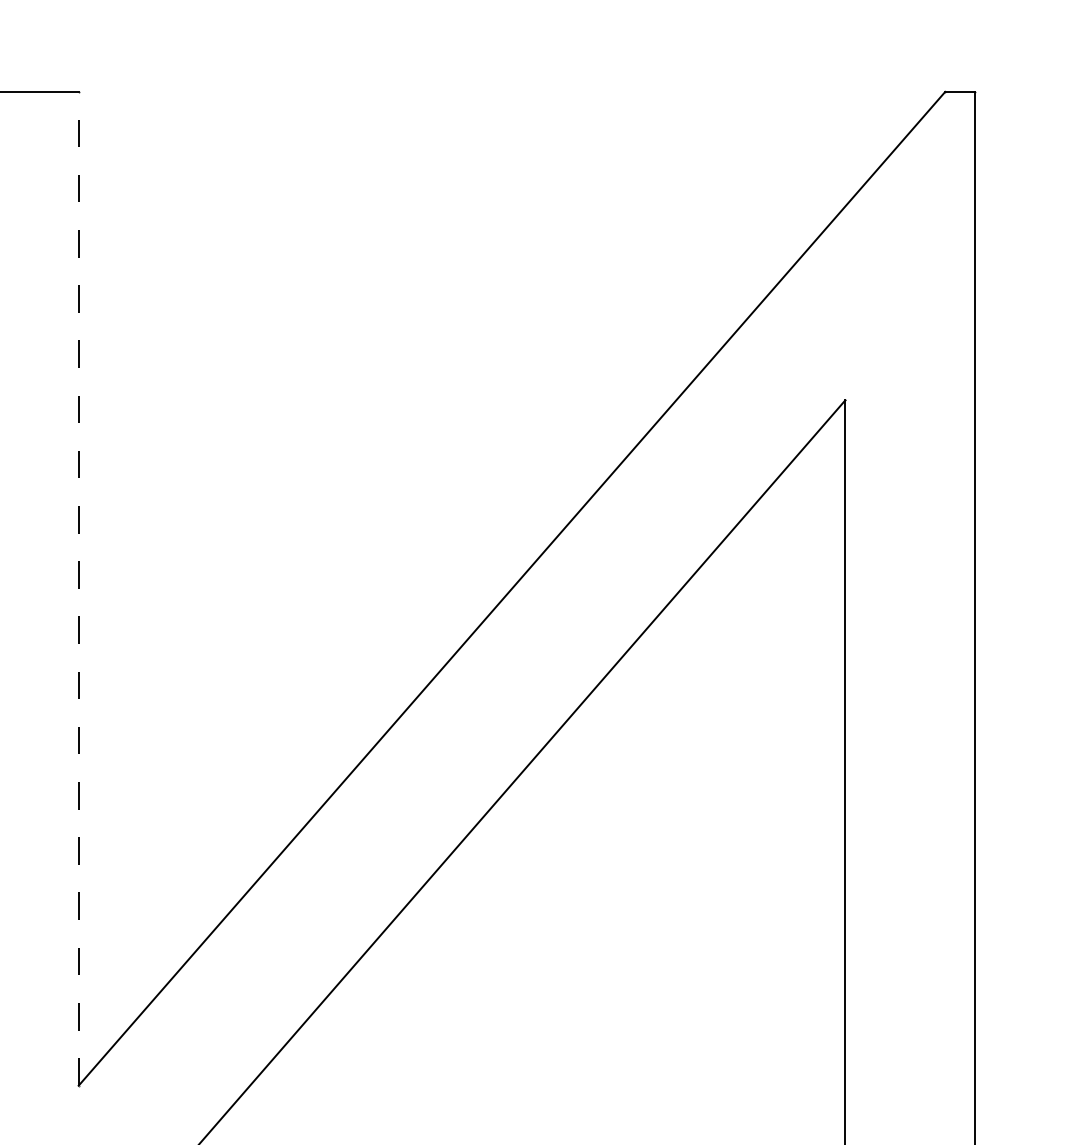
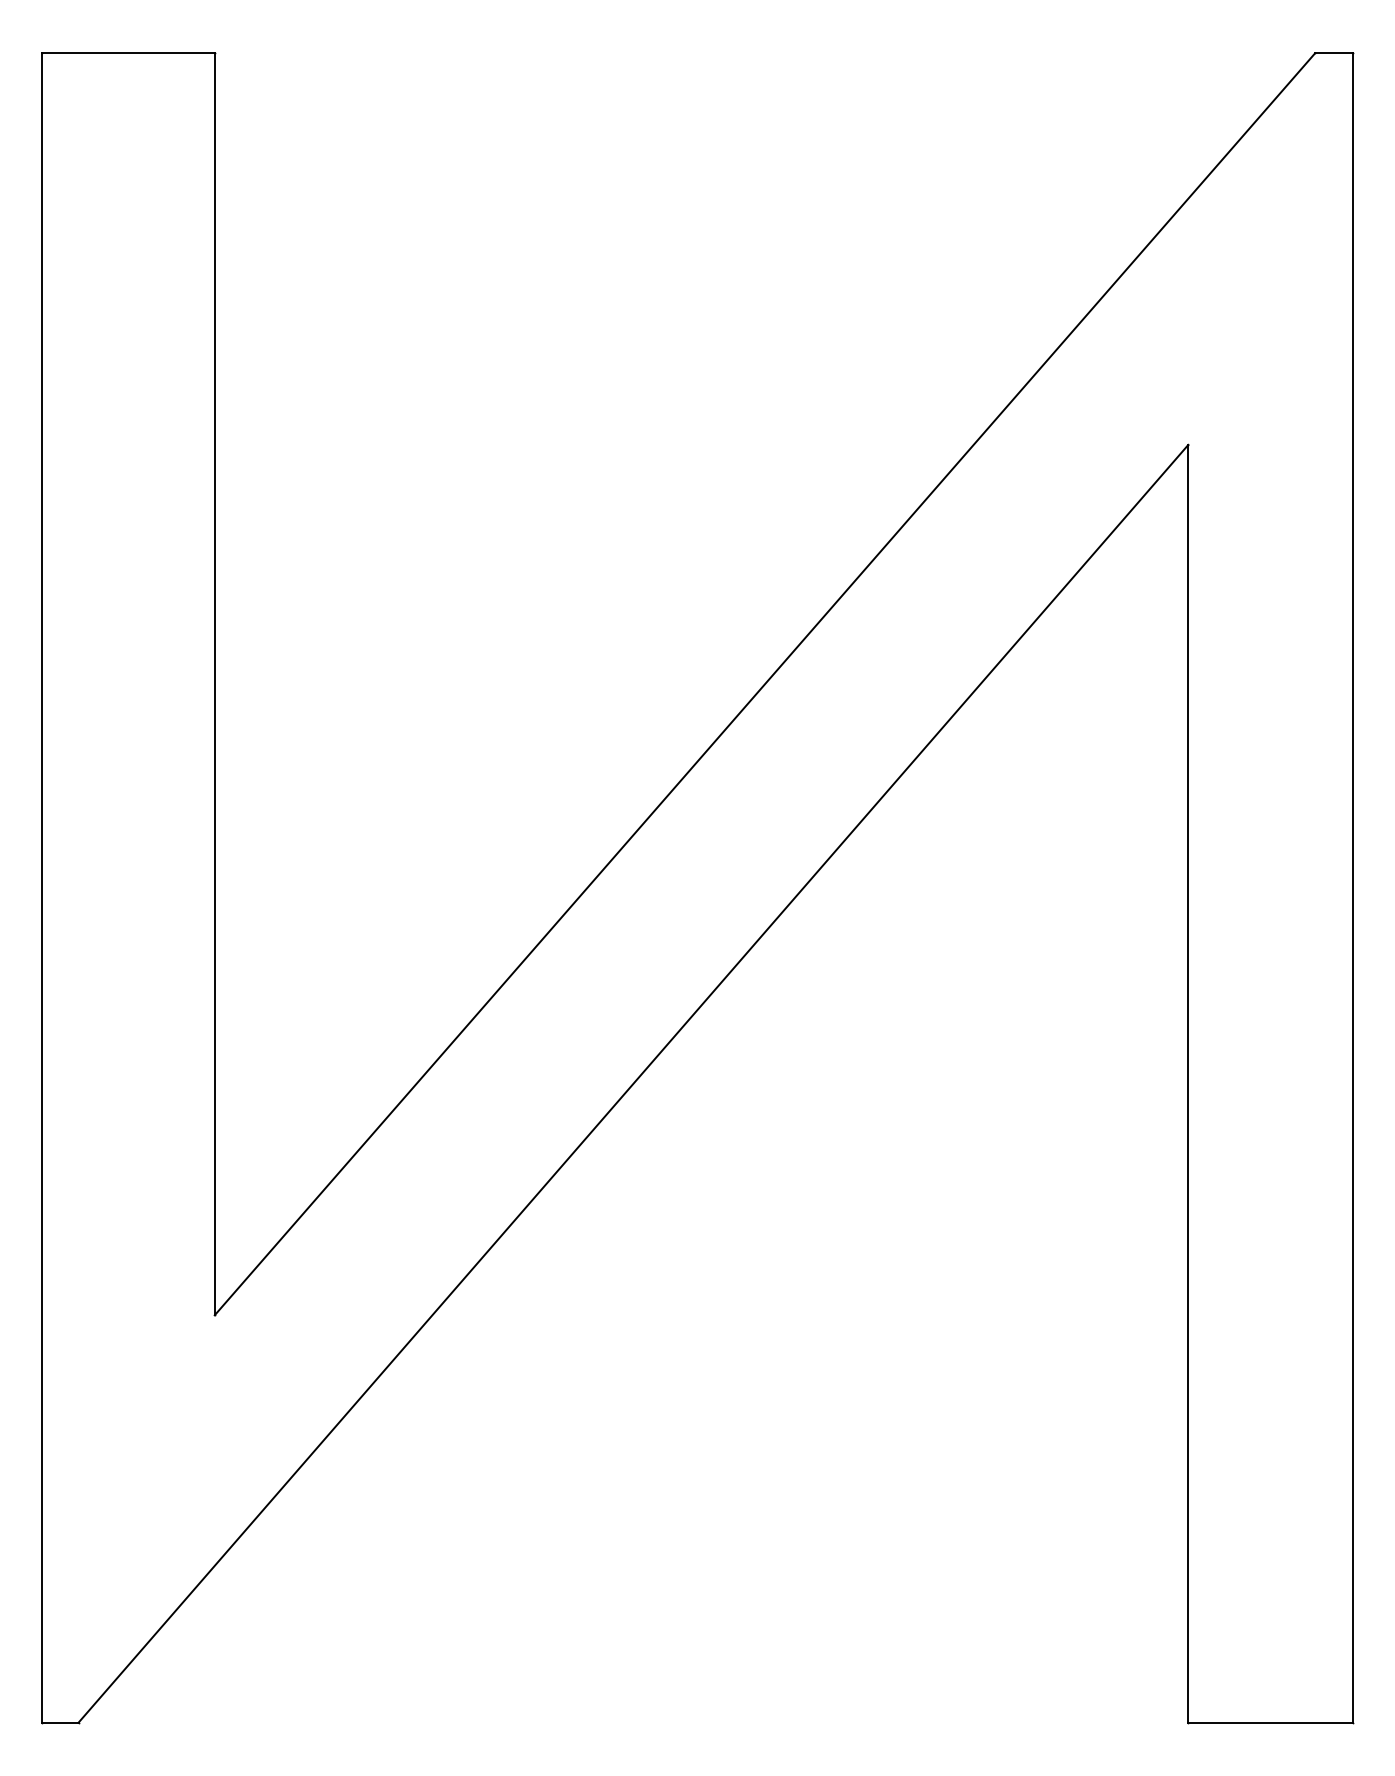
line: (78, 588) -> (214, 683), dashed -> solid

